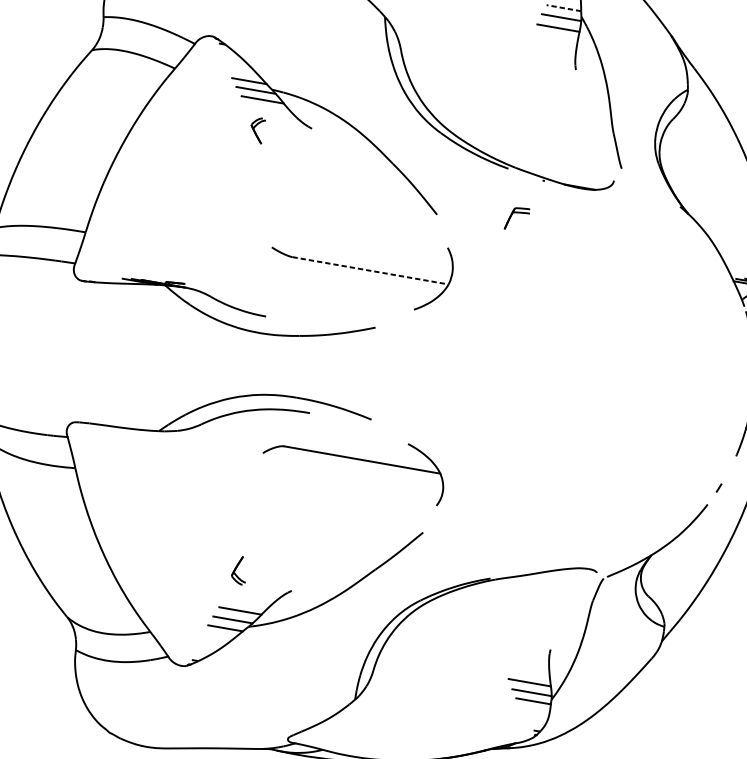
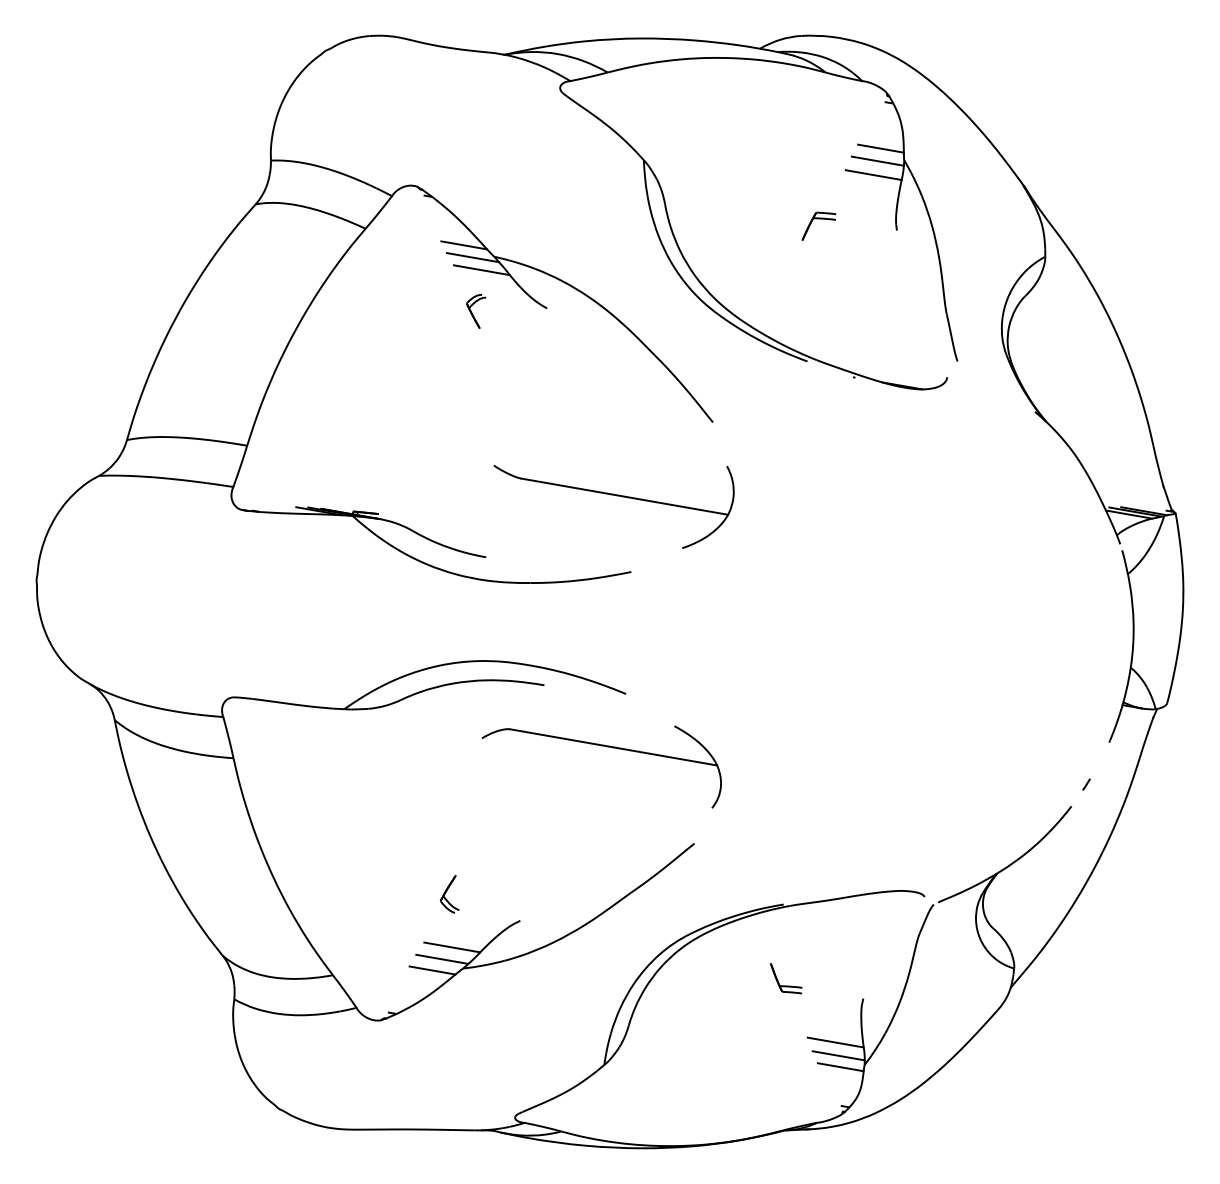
line: (563, 8) -> (880, 148), dashed -> solid
part: (516, 217) -> (818, 225), moved
line: (371, 270) -> (625, 496), dashed -> solid
part: (492, 639) -> (786, 985), added

